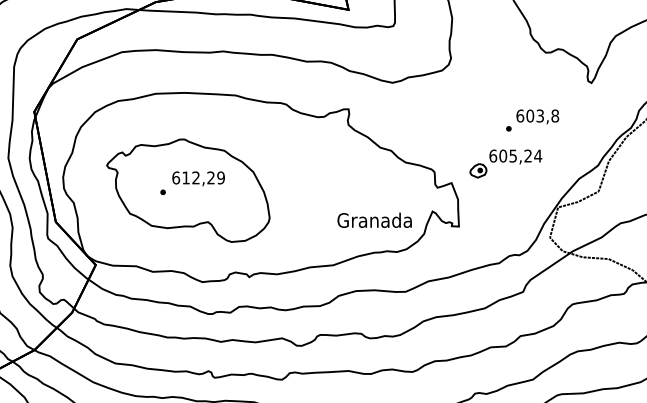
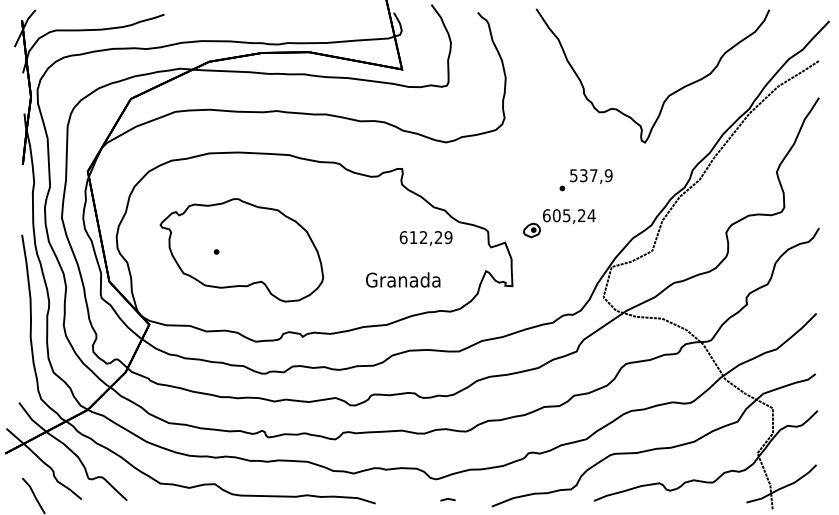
text: (537, 115) -> (591, 175), 603,8 -> 537,9
text: (197, 178) -> (425, 238), moved
text: (374, 219) -> (403, 279), moved

